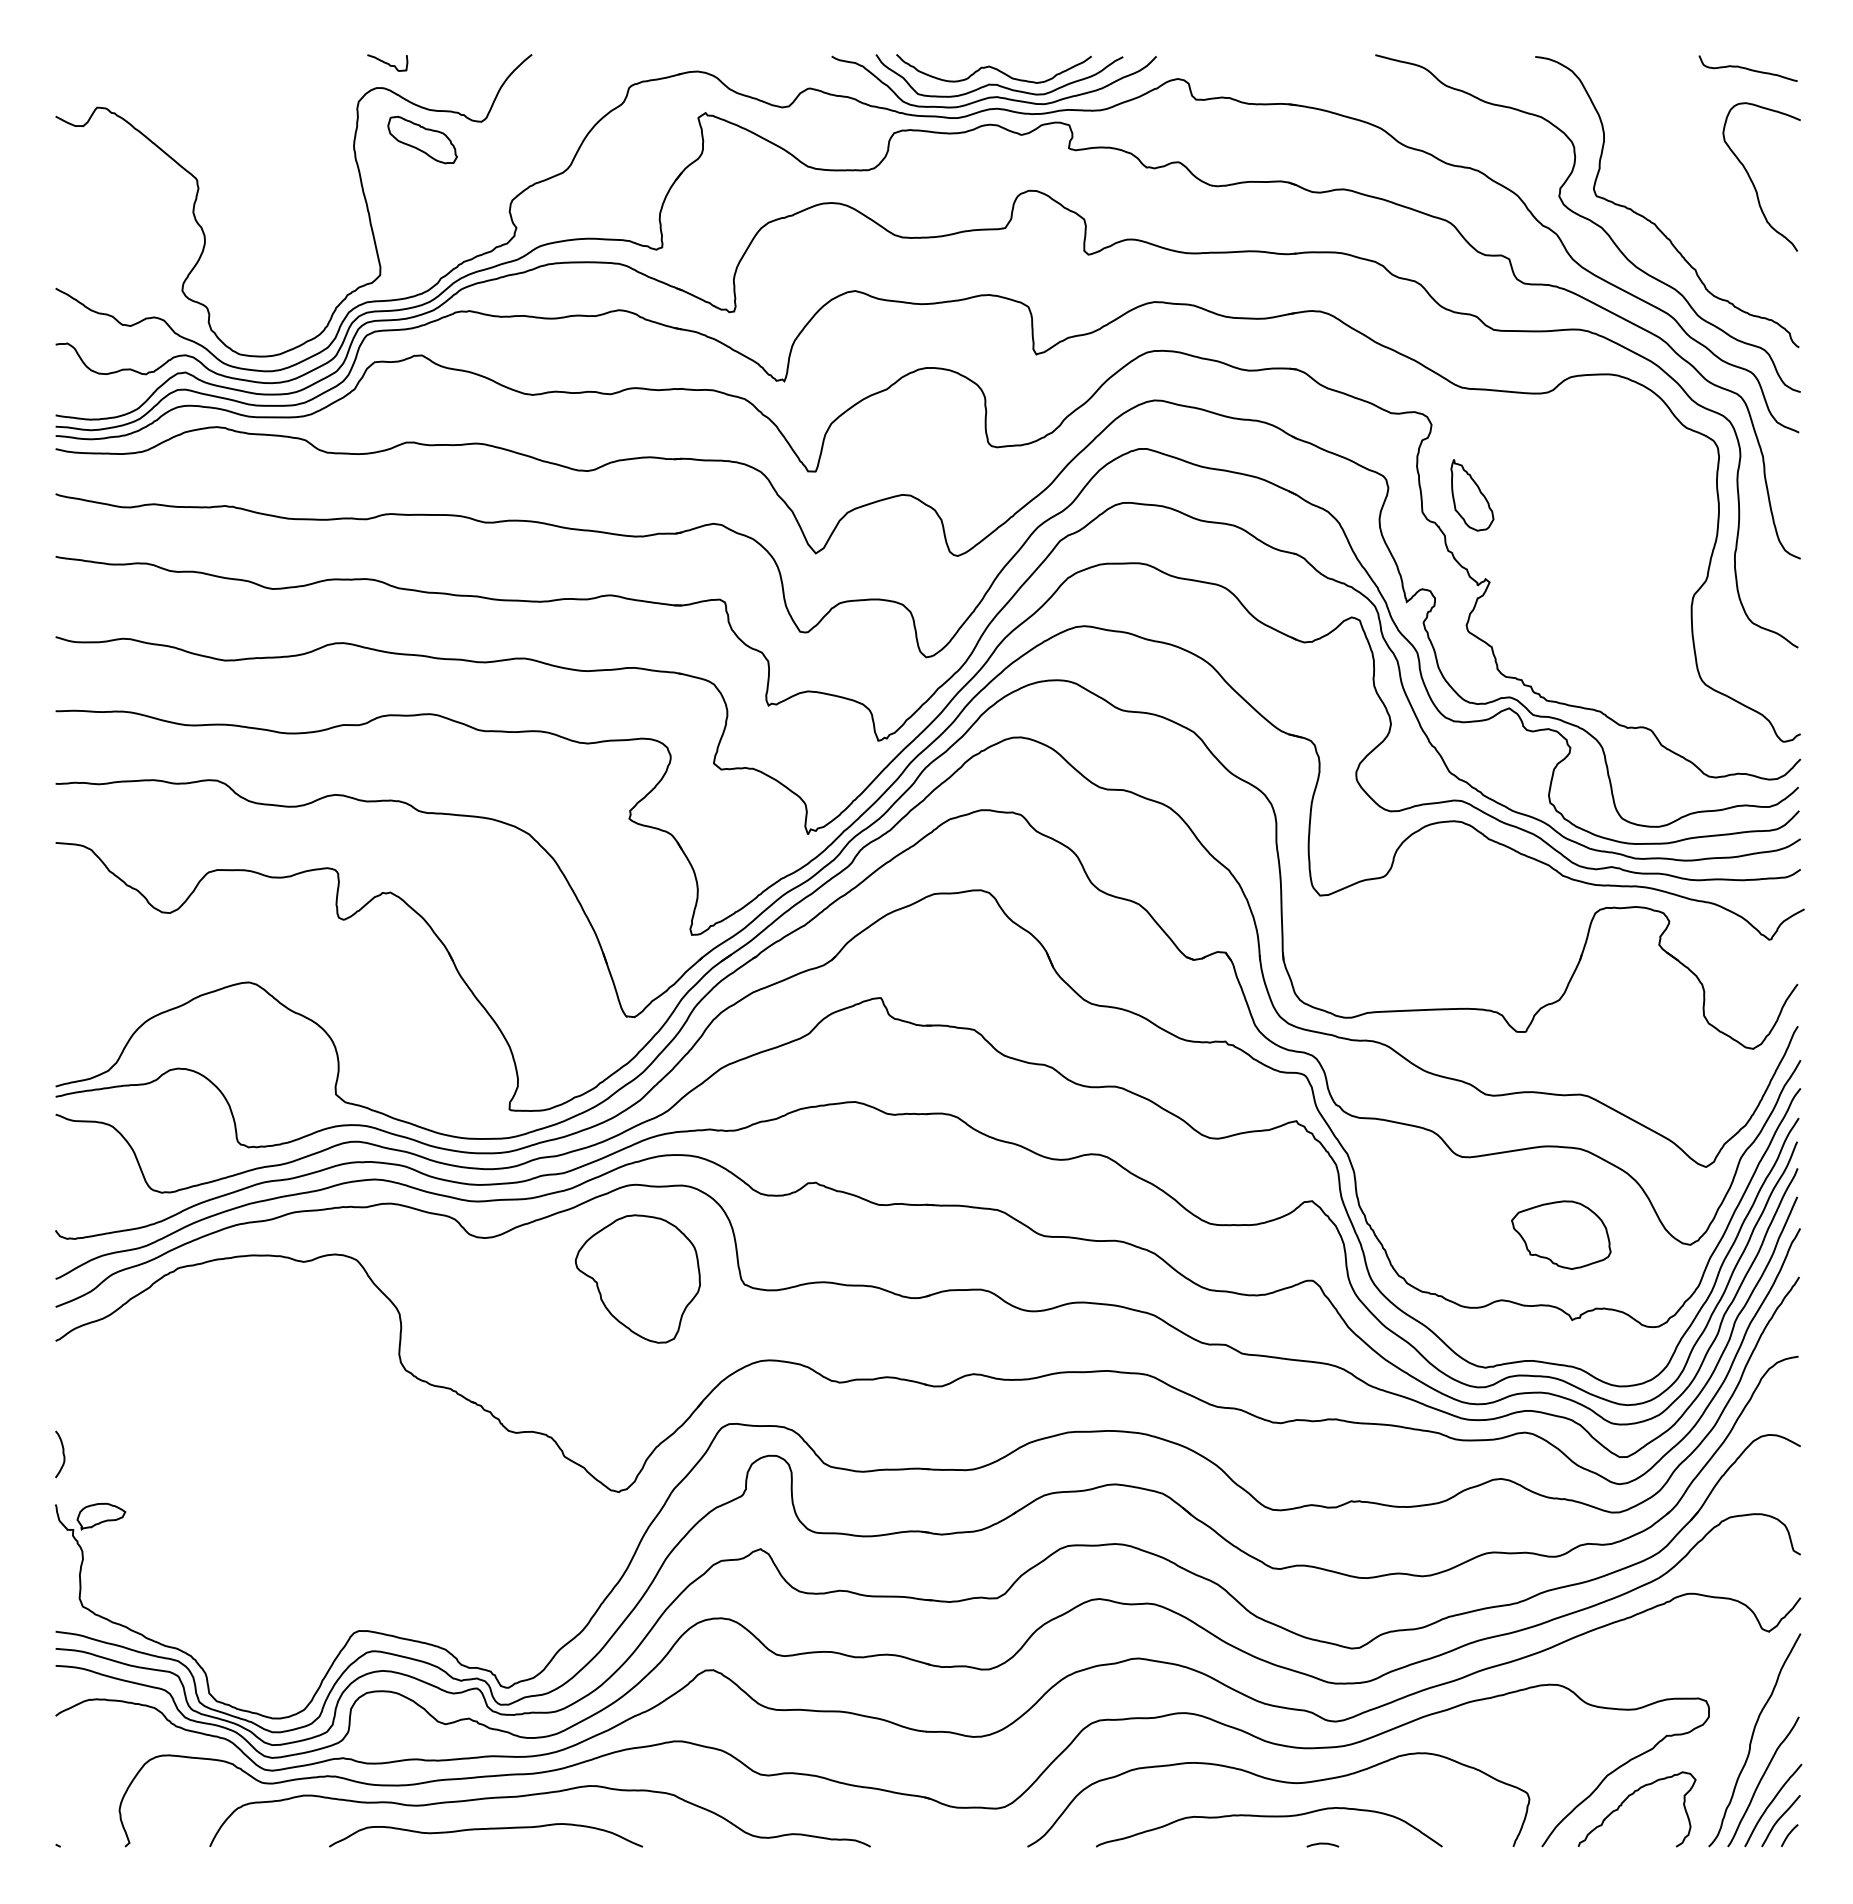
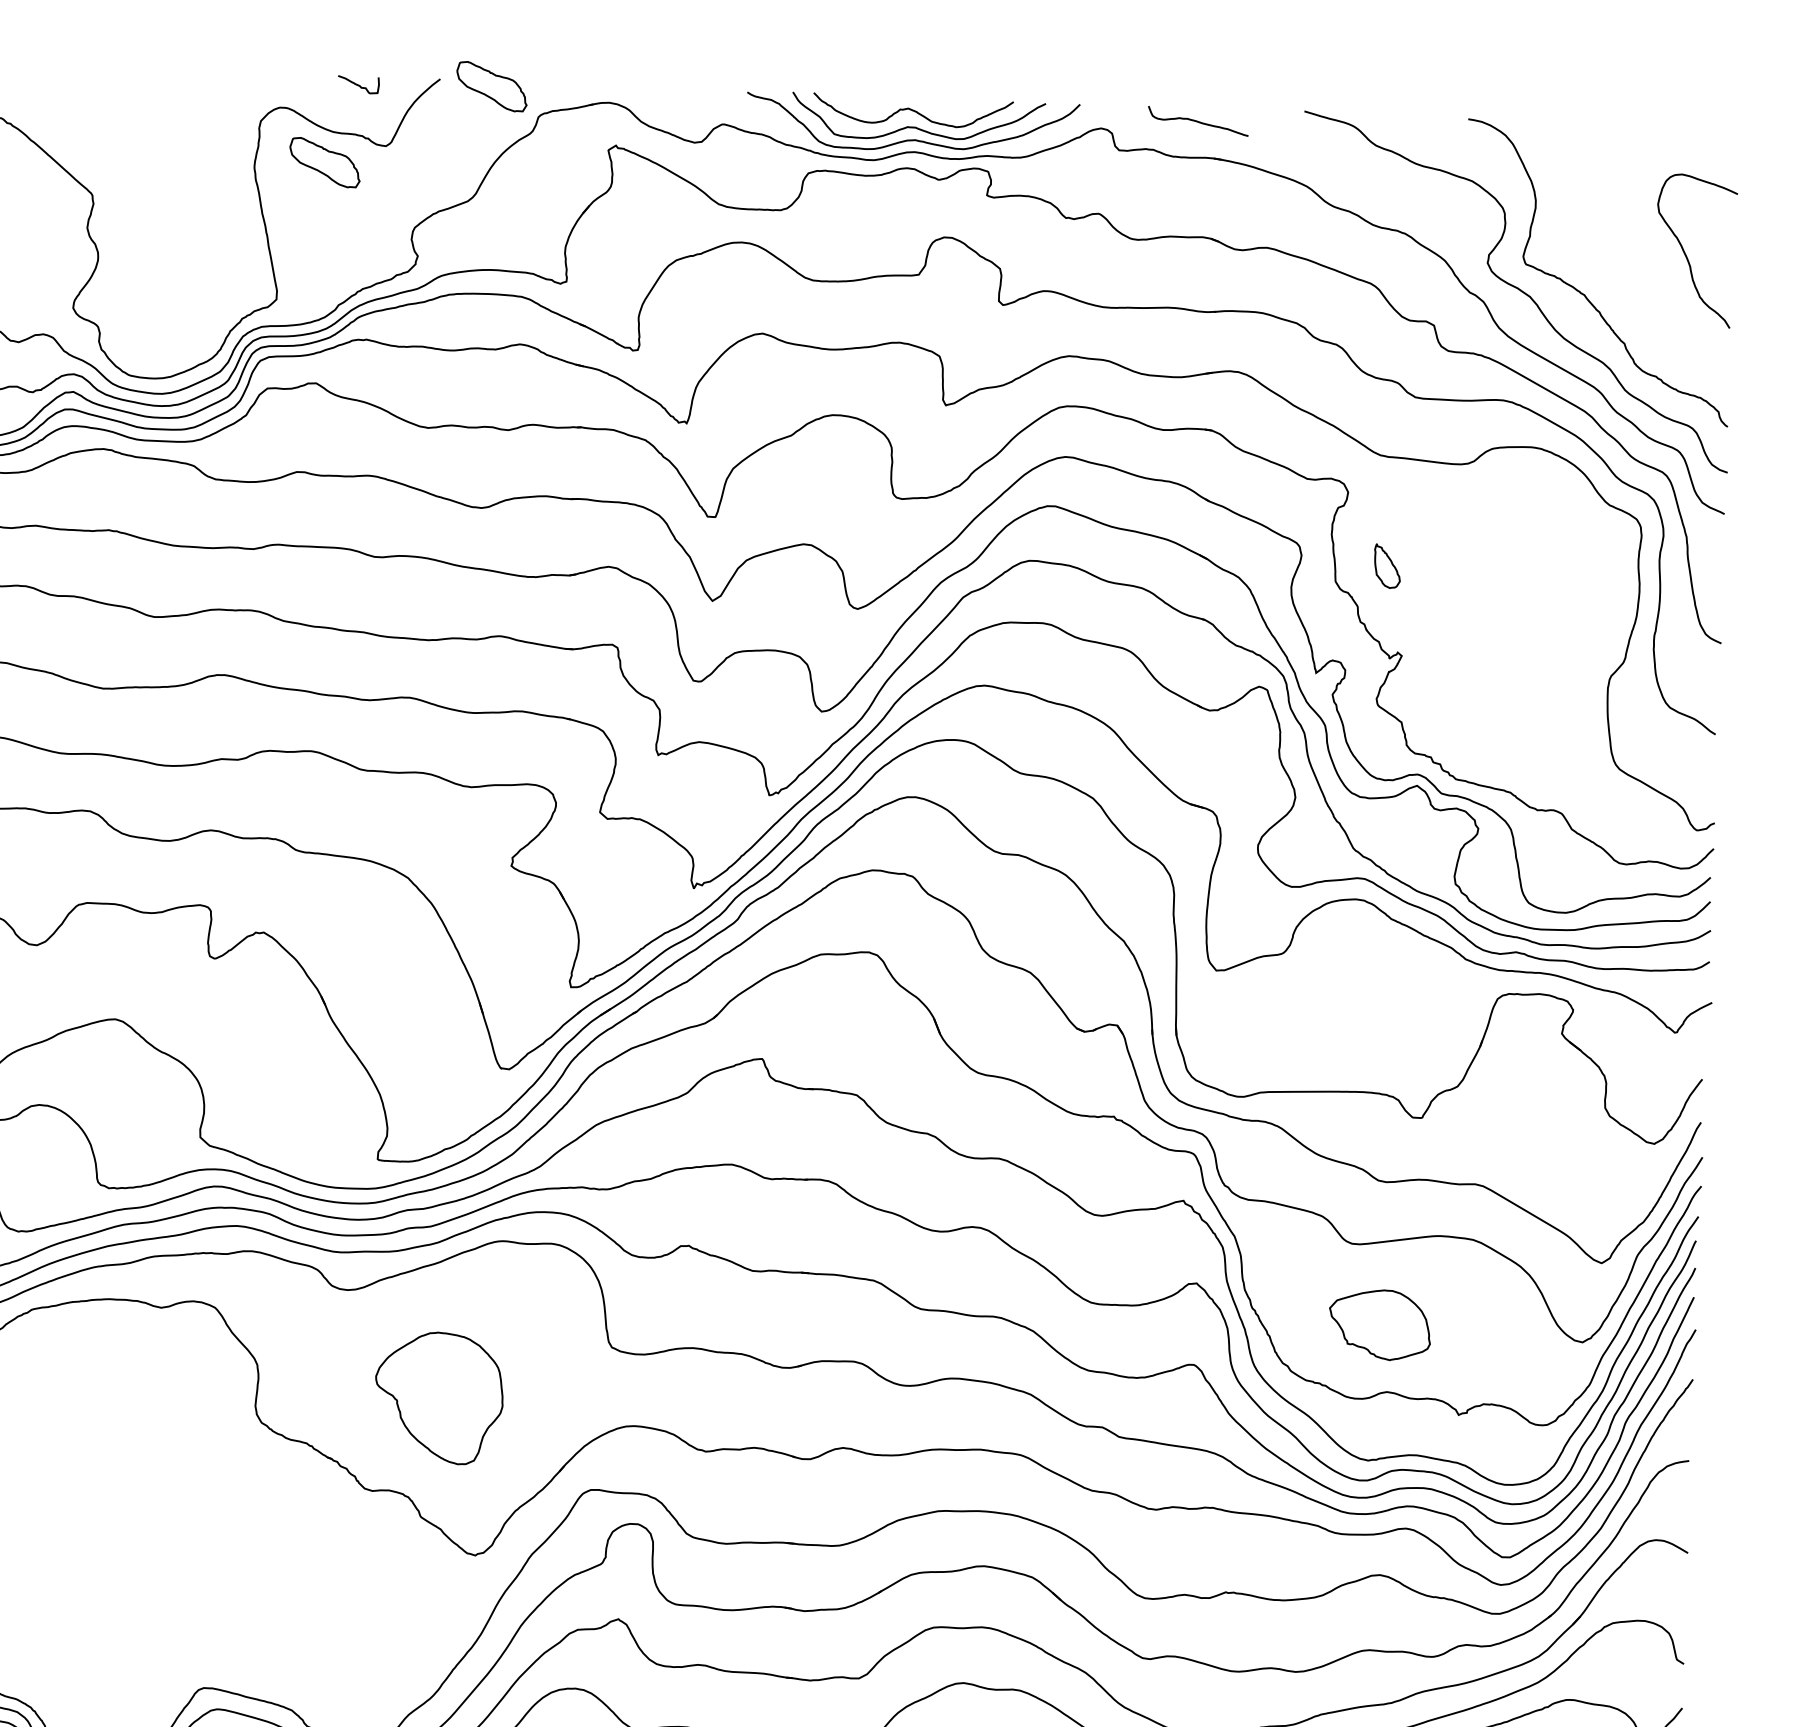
part: (582, 59) -> (491, 86), added
curve: (387, 62) -> (358, 84), moved
curve: (1747, 68) -> (1197, 121), moved
part: (1472, 495) -> (1387, 566), size x0.6
part: (1561, 1234) -> (1380, 1324), moved
part: (637, 1278) -> (438, 1397), moved

